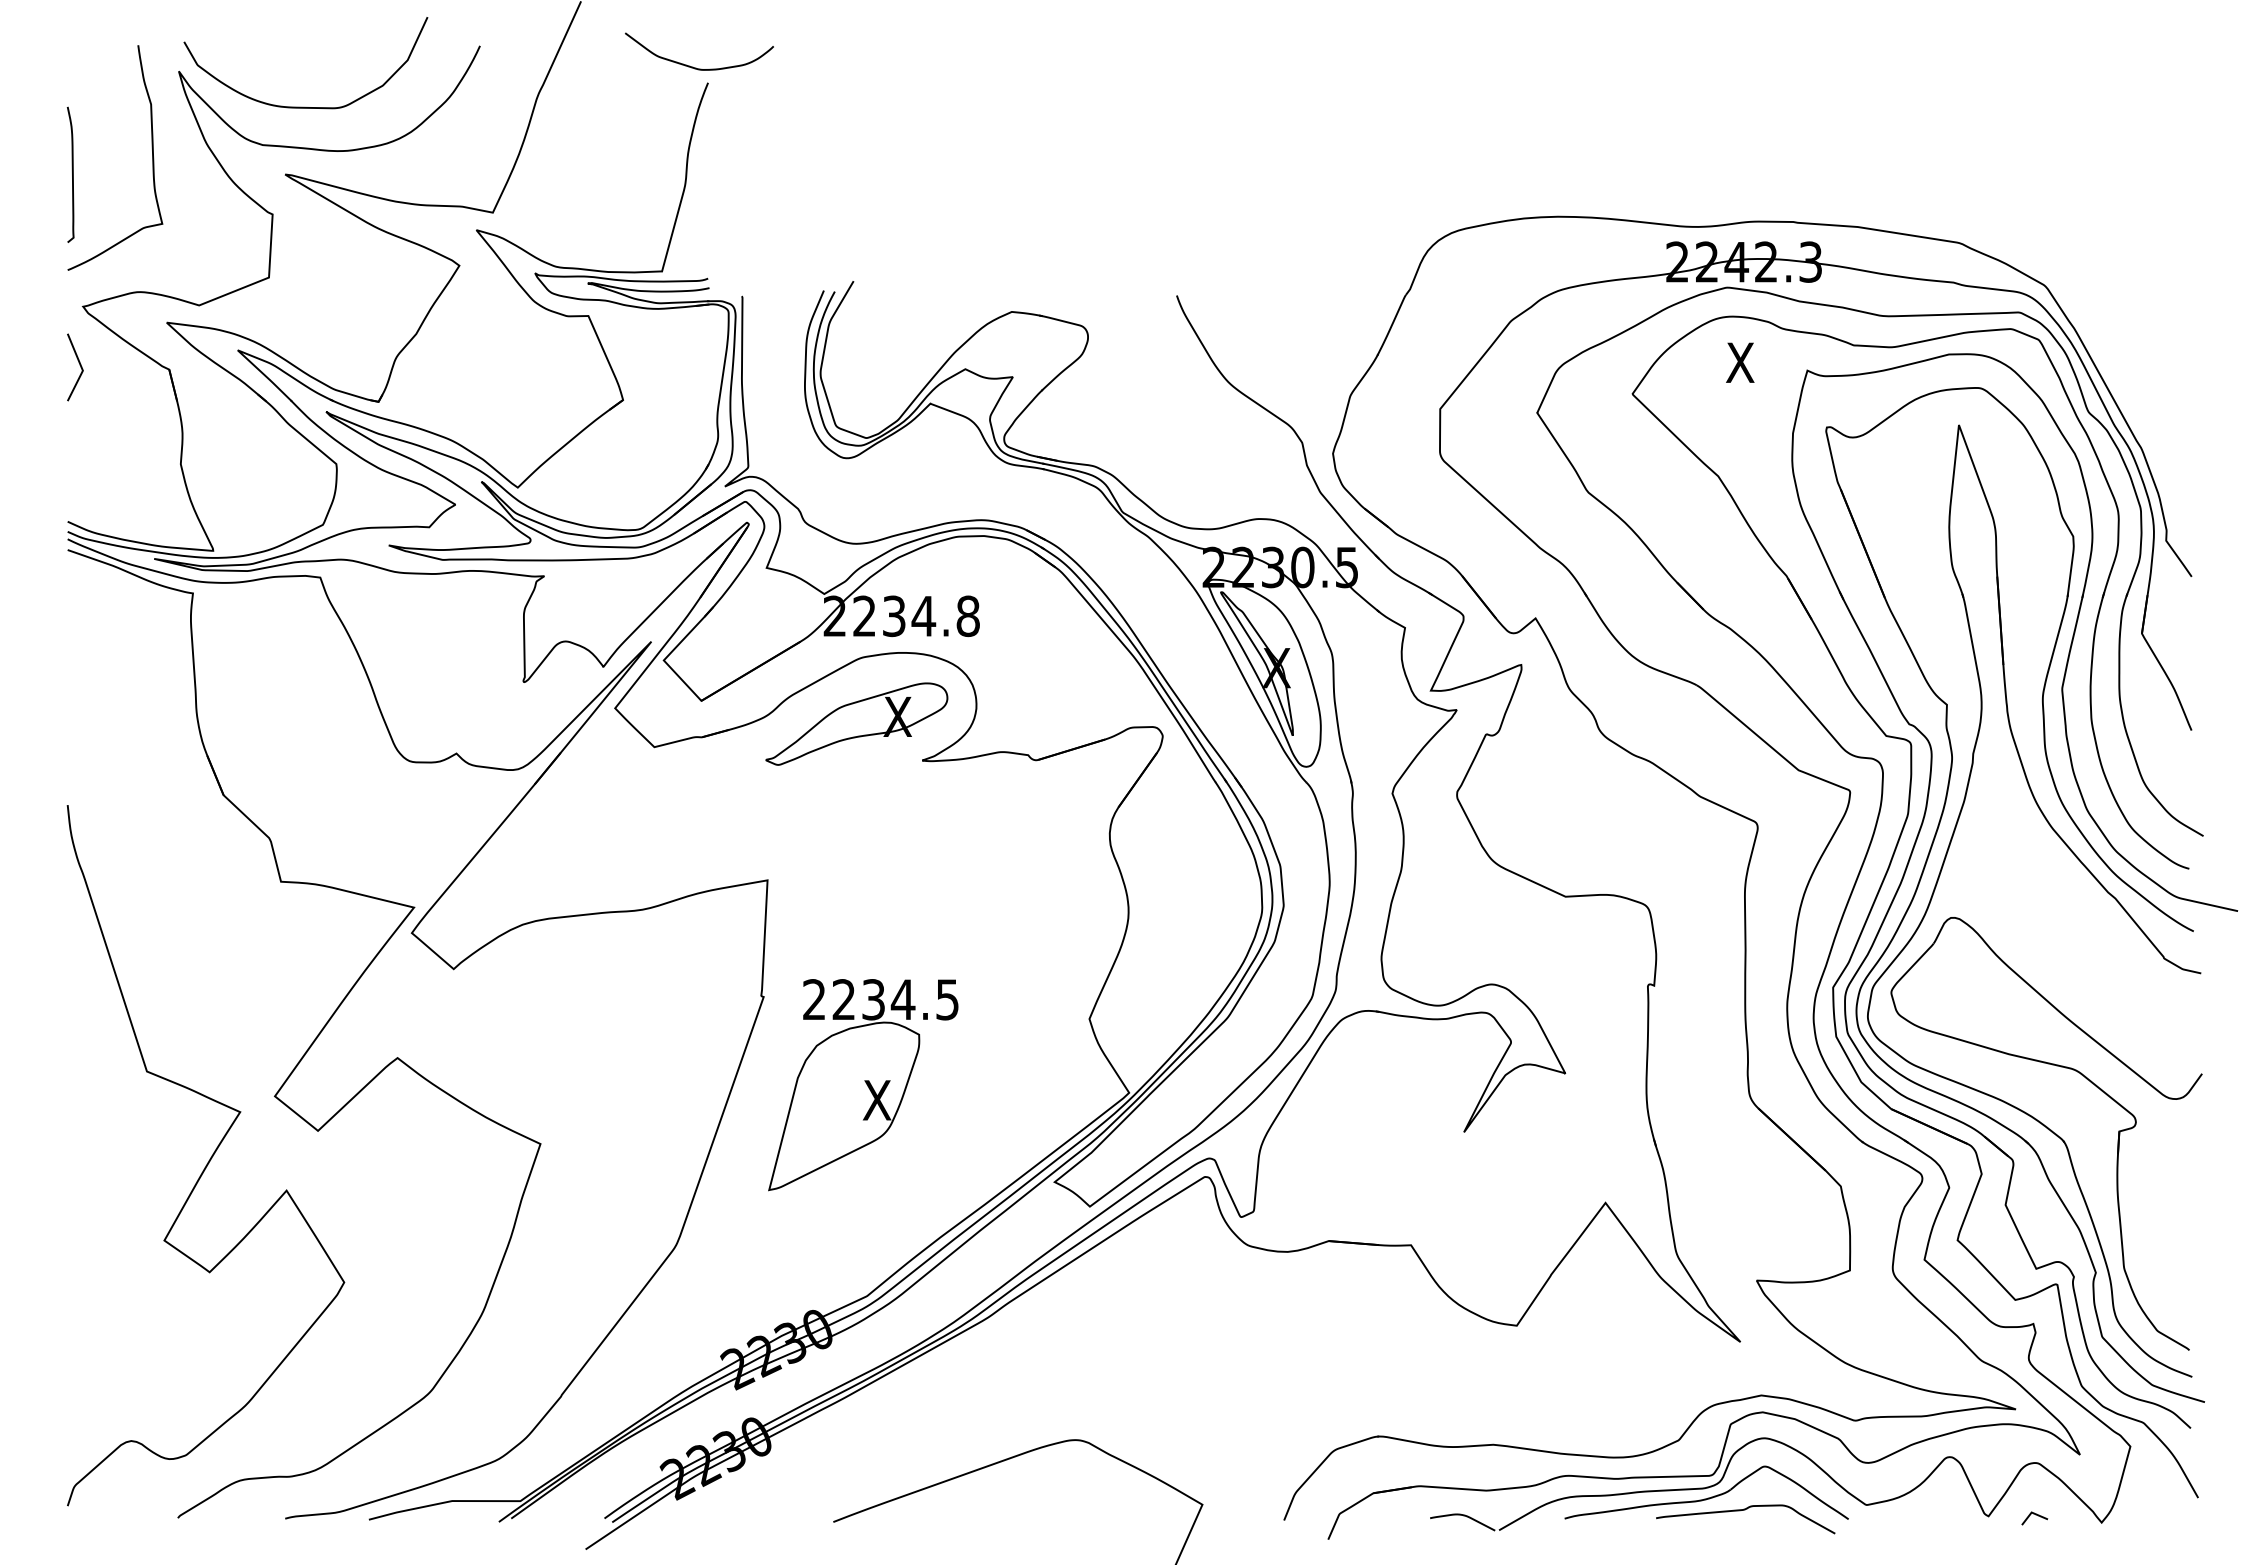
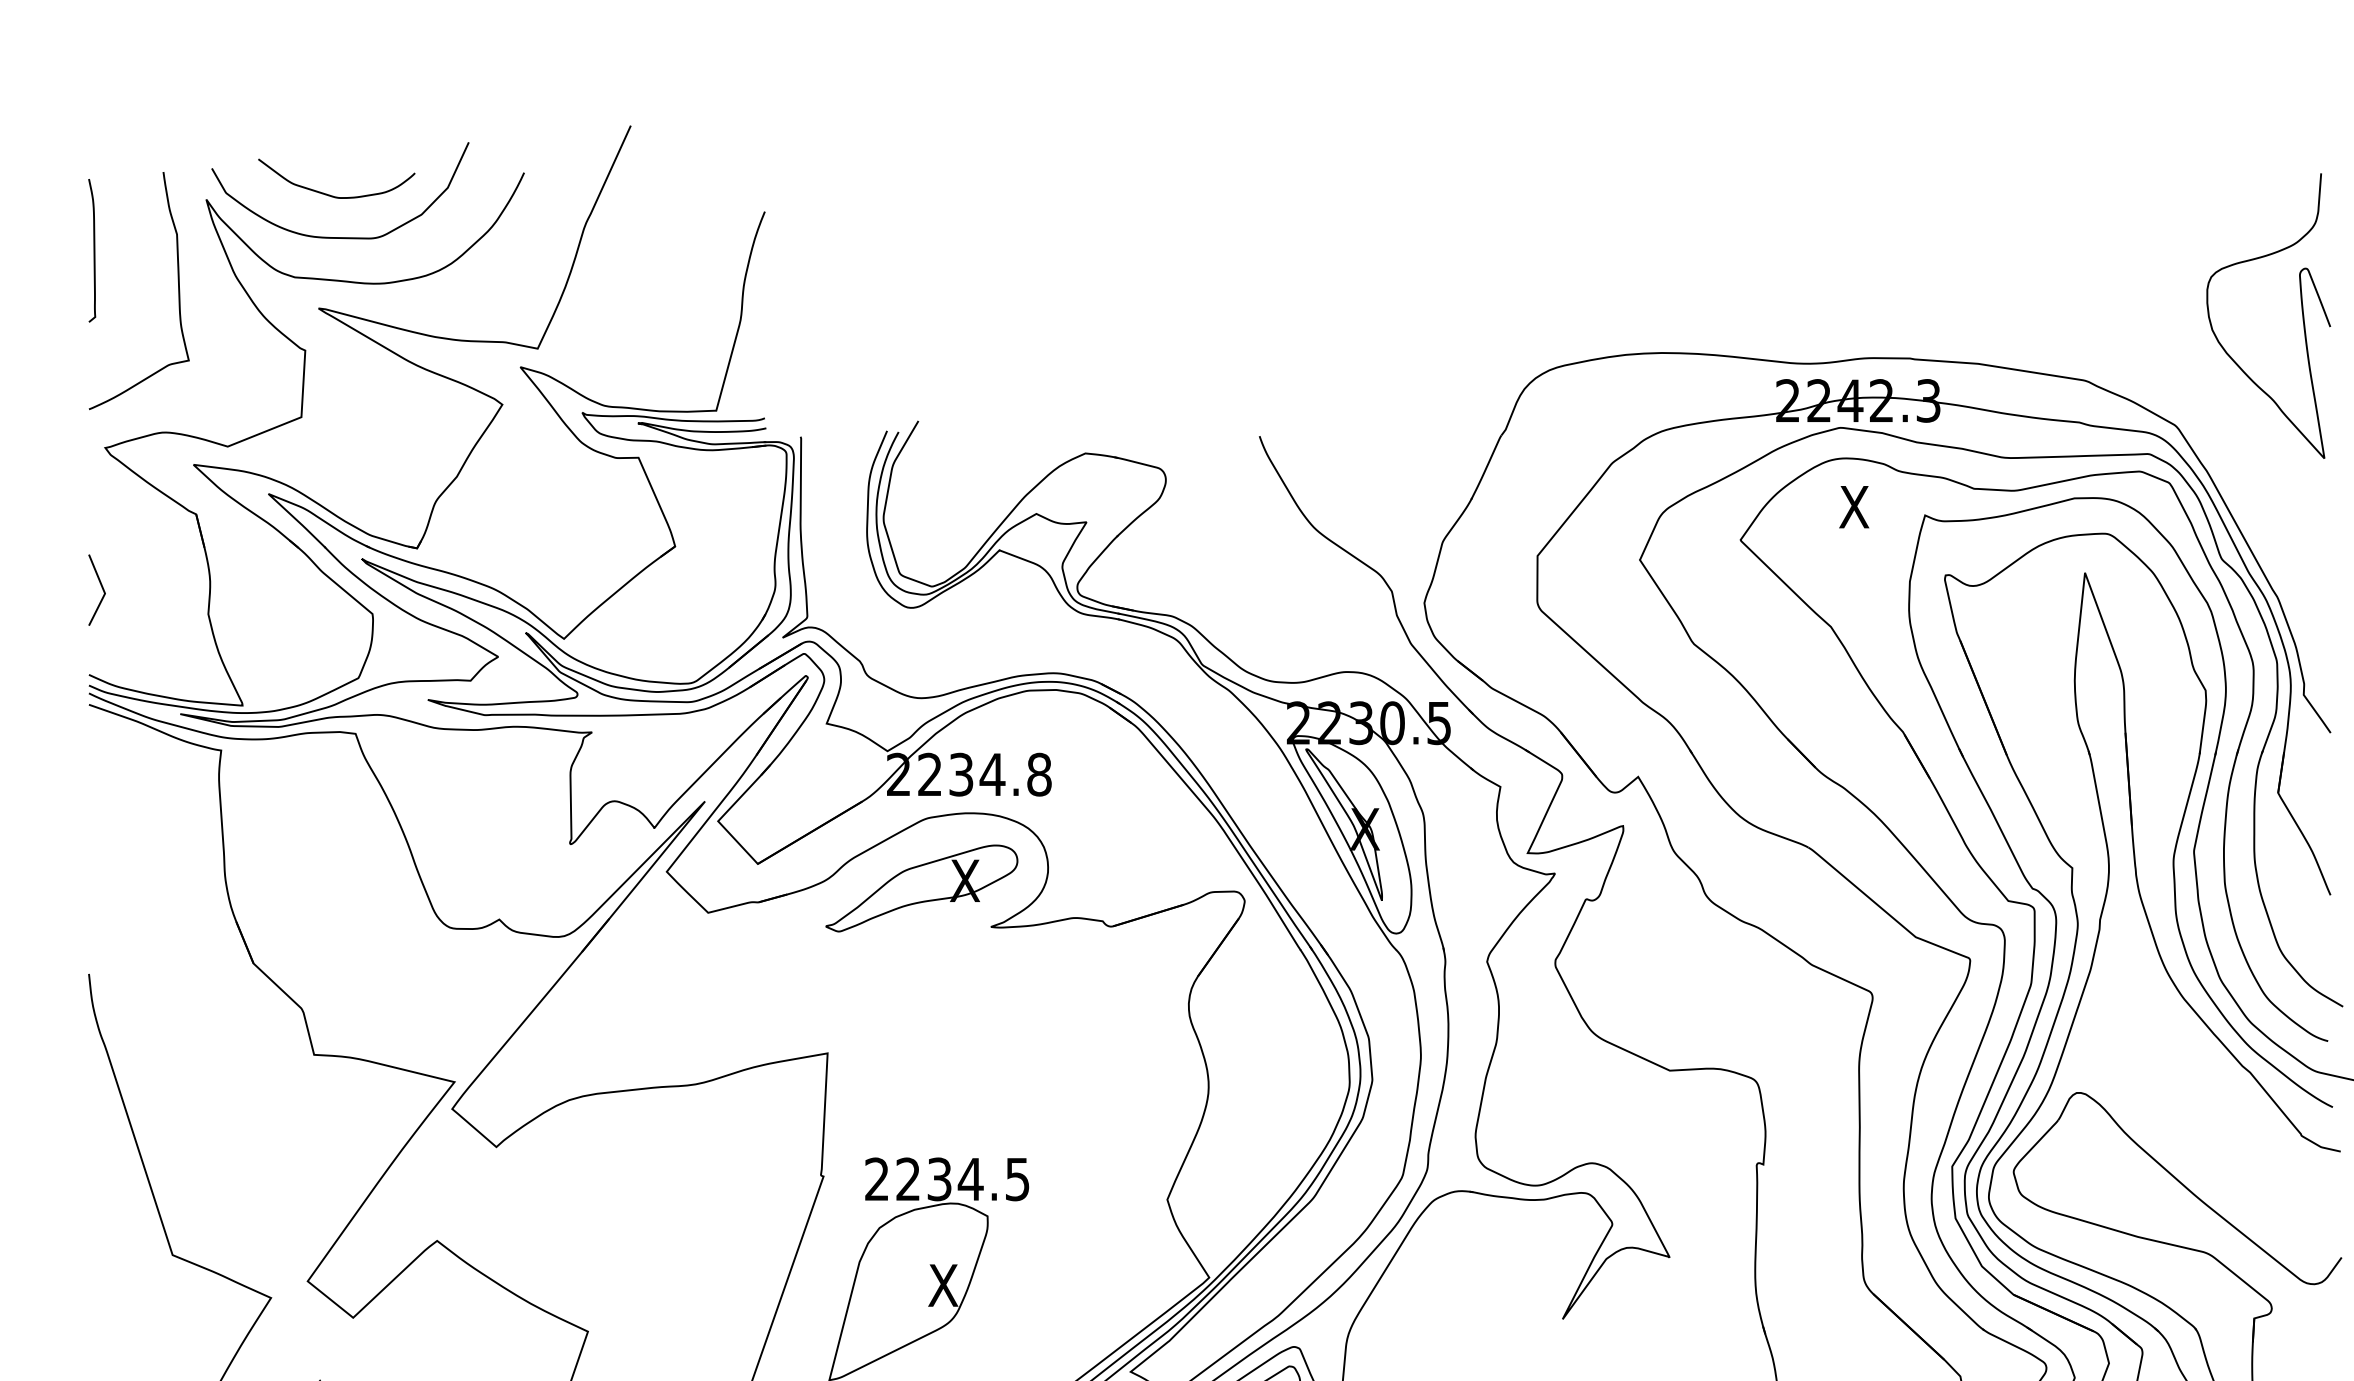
curve: (696, 67) -> (333, 195), moved
curve: (72, 174) -> (94, 250), moved
curve: (2164, 181) -> (2301, 315), added
curve: (79, 365) -> (101, 588), moved

